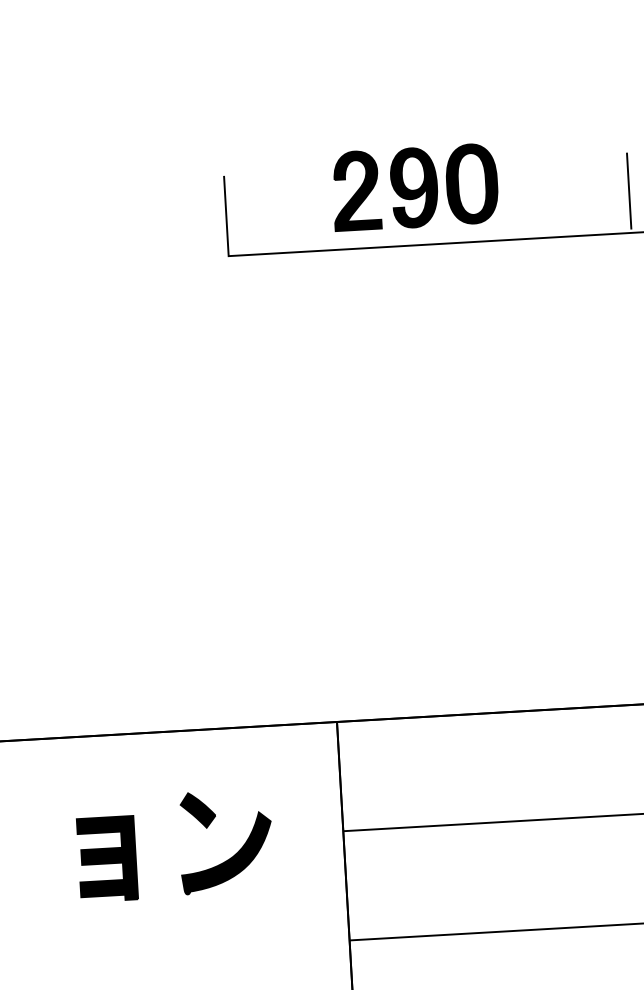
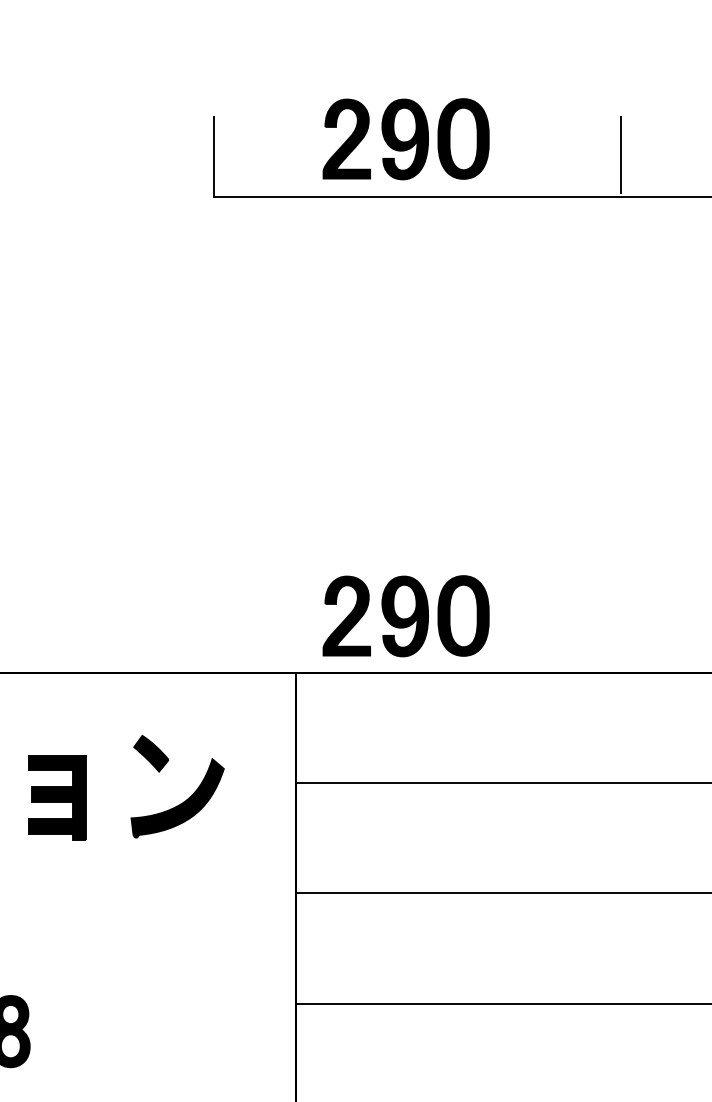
part: (441, 660) -> (405, 616), added

